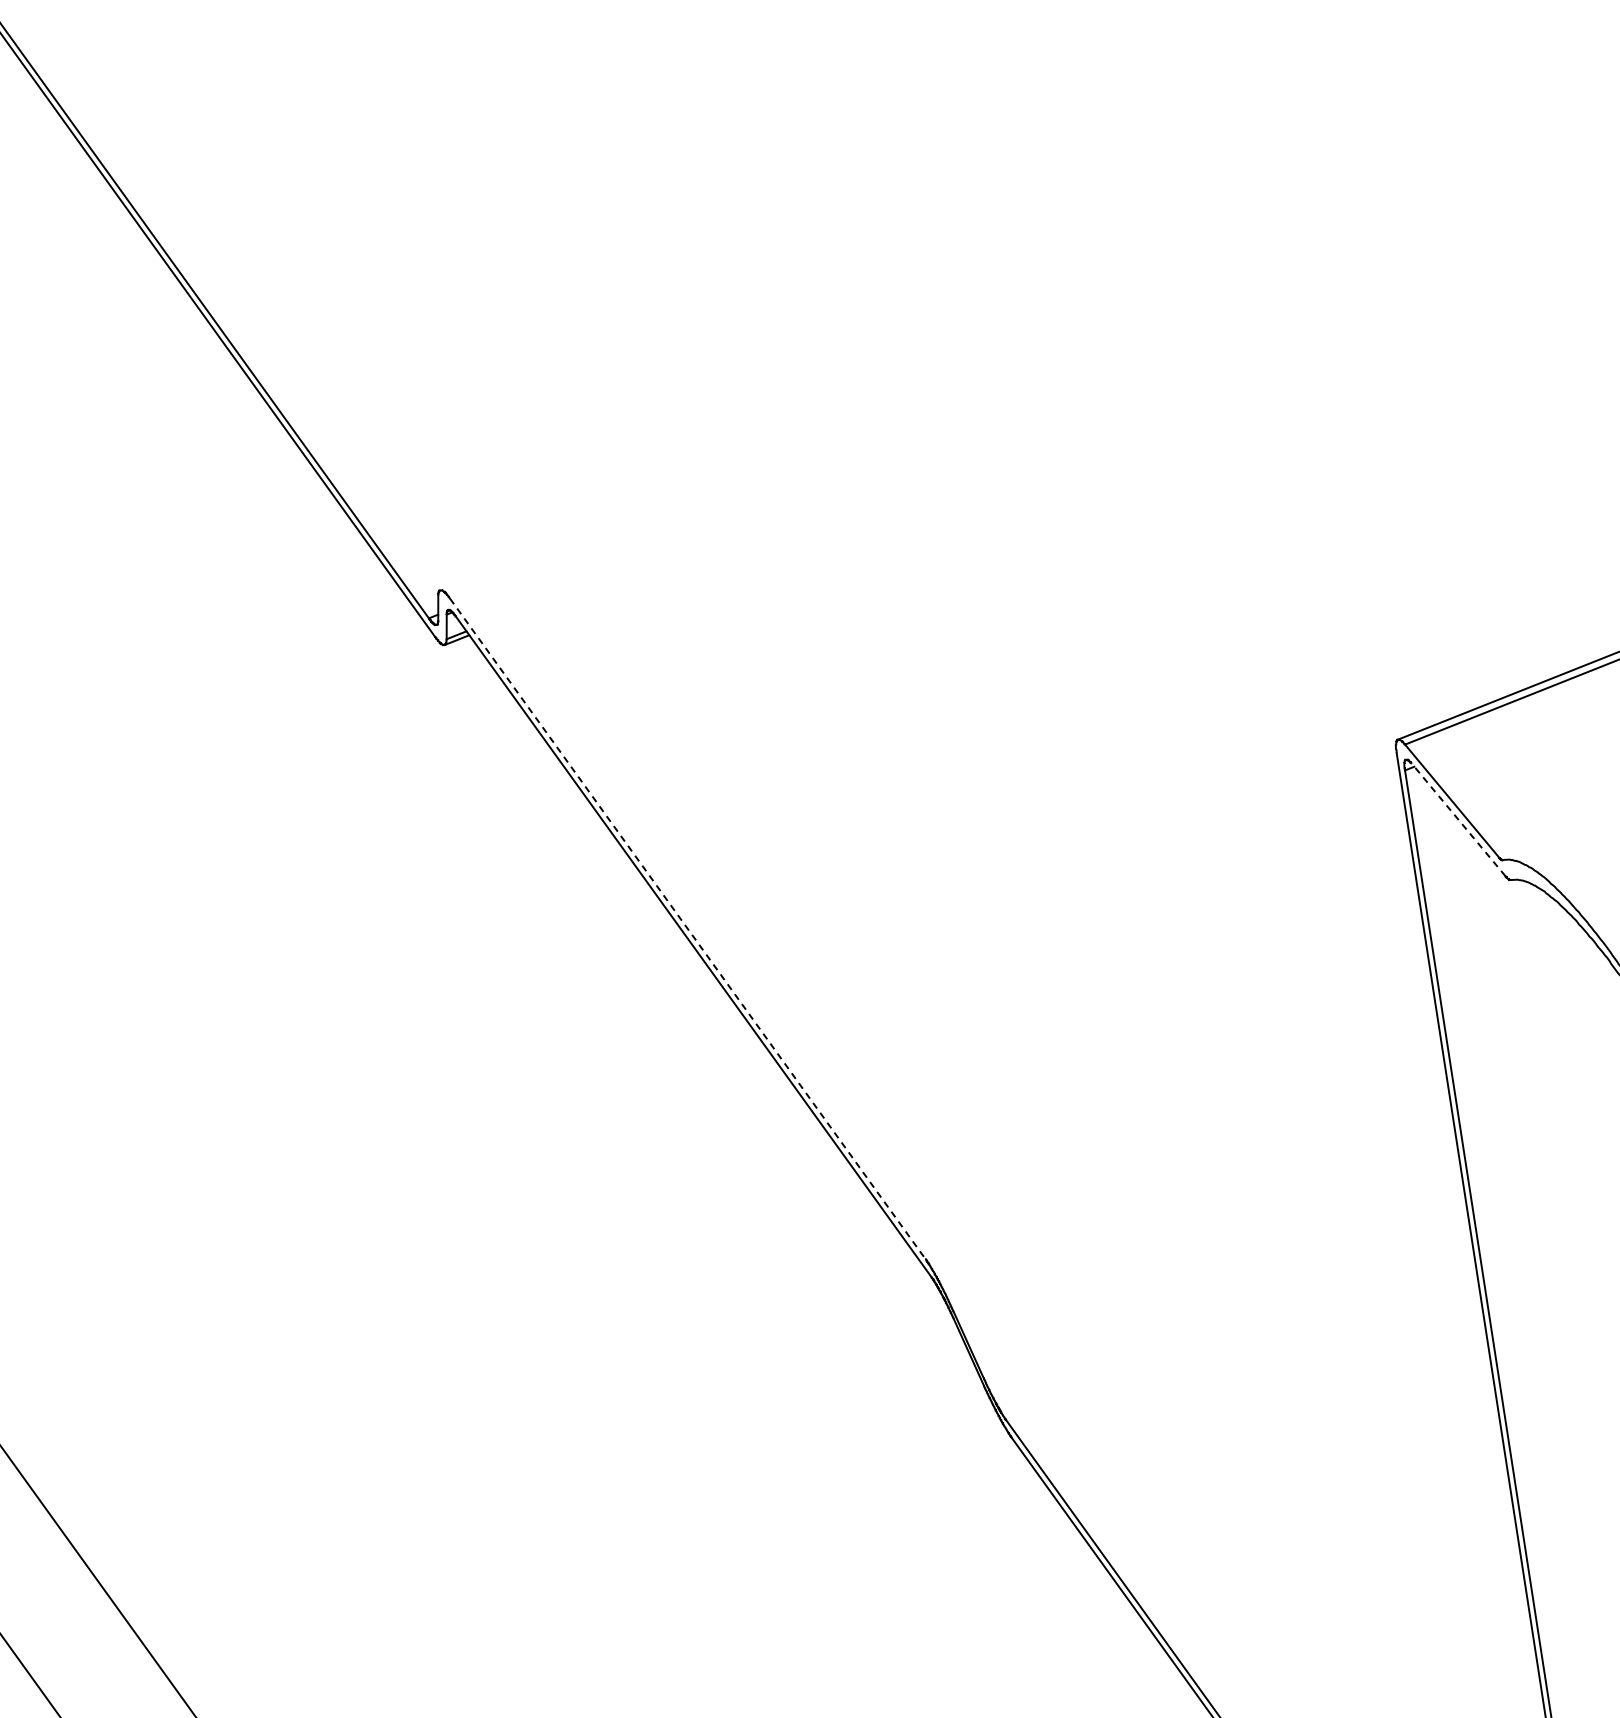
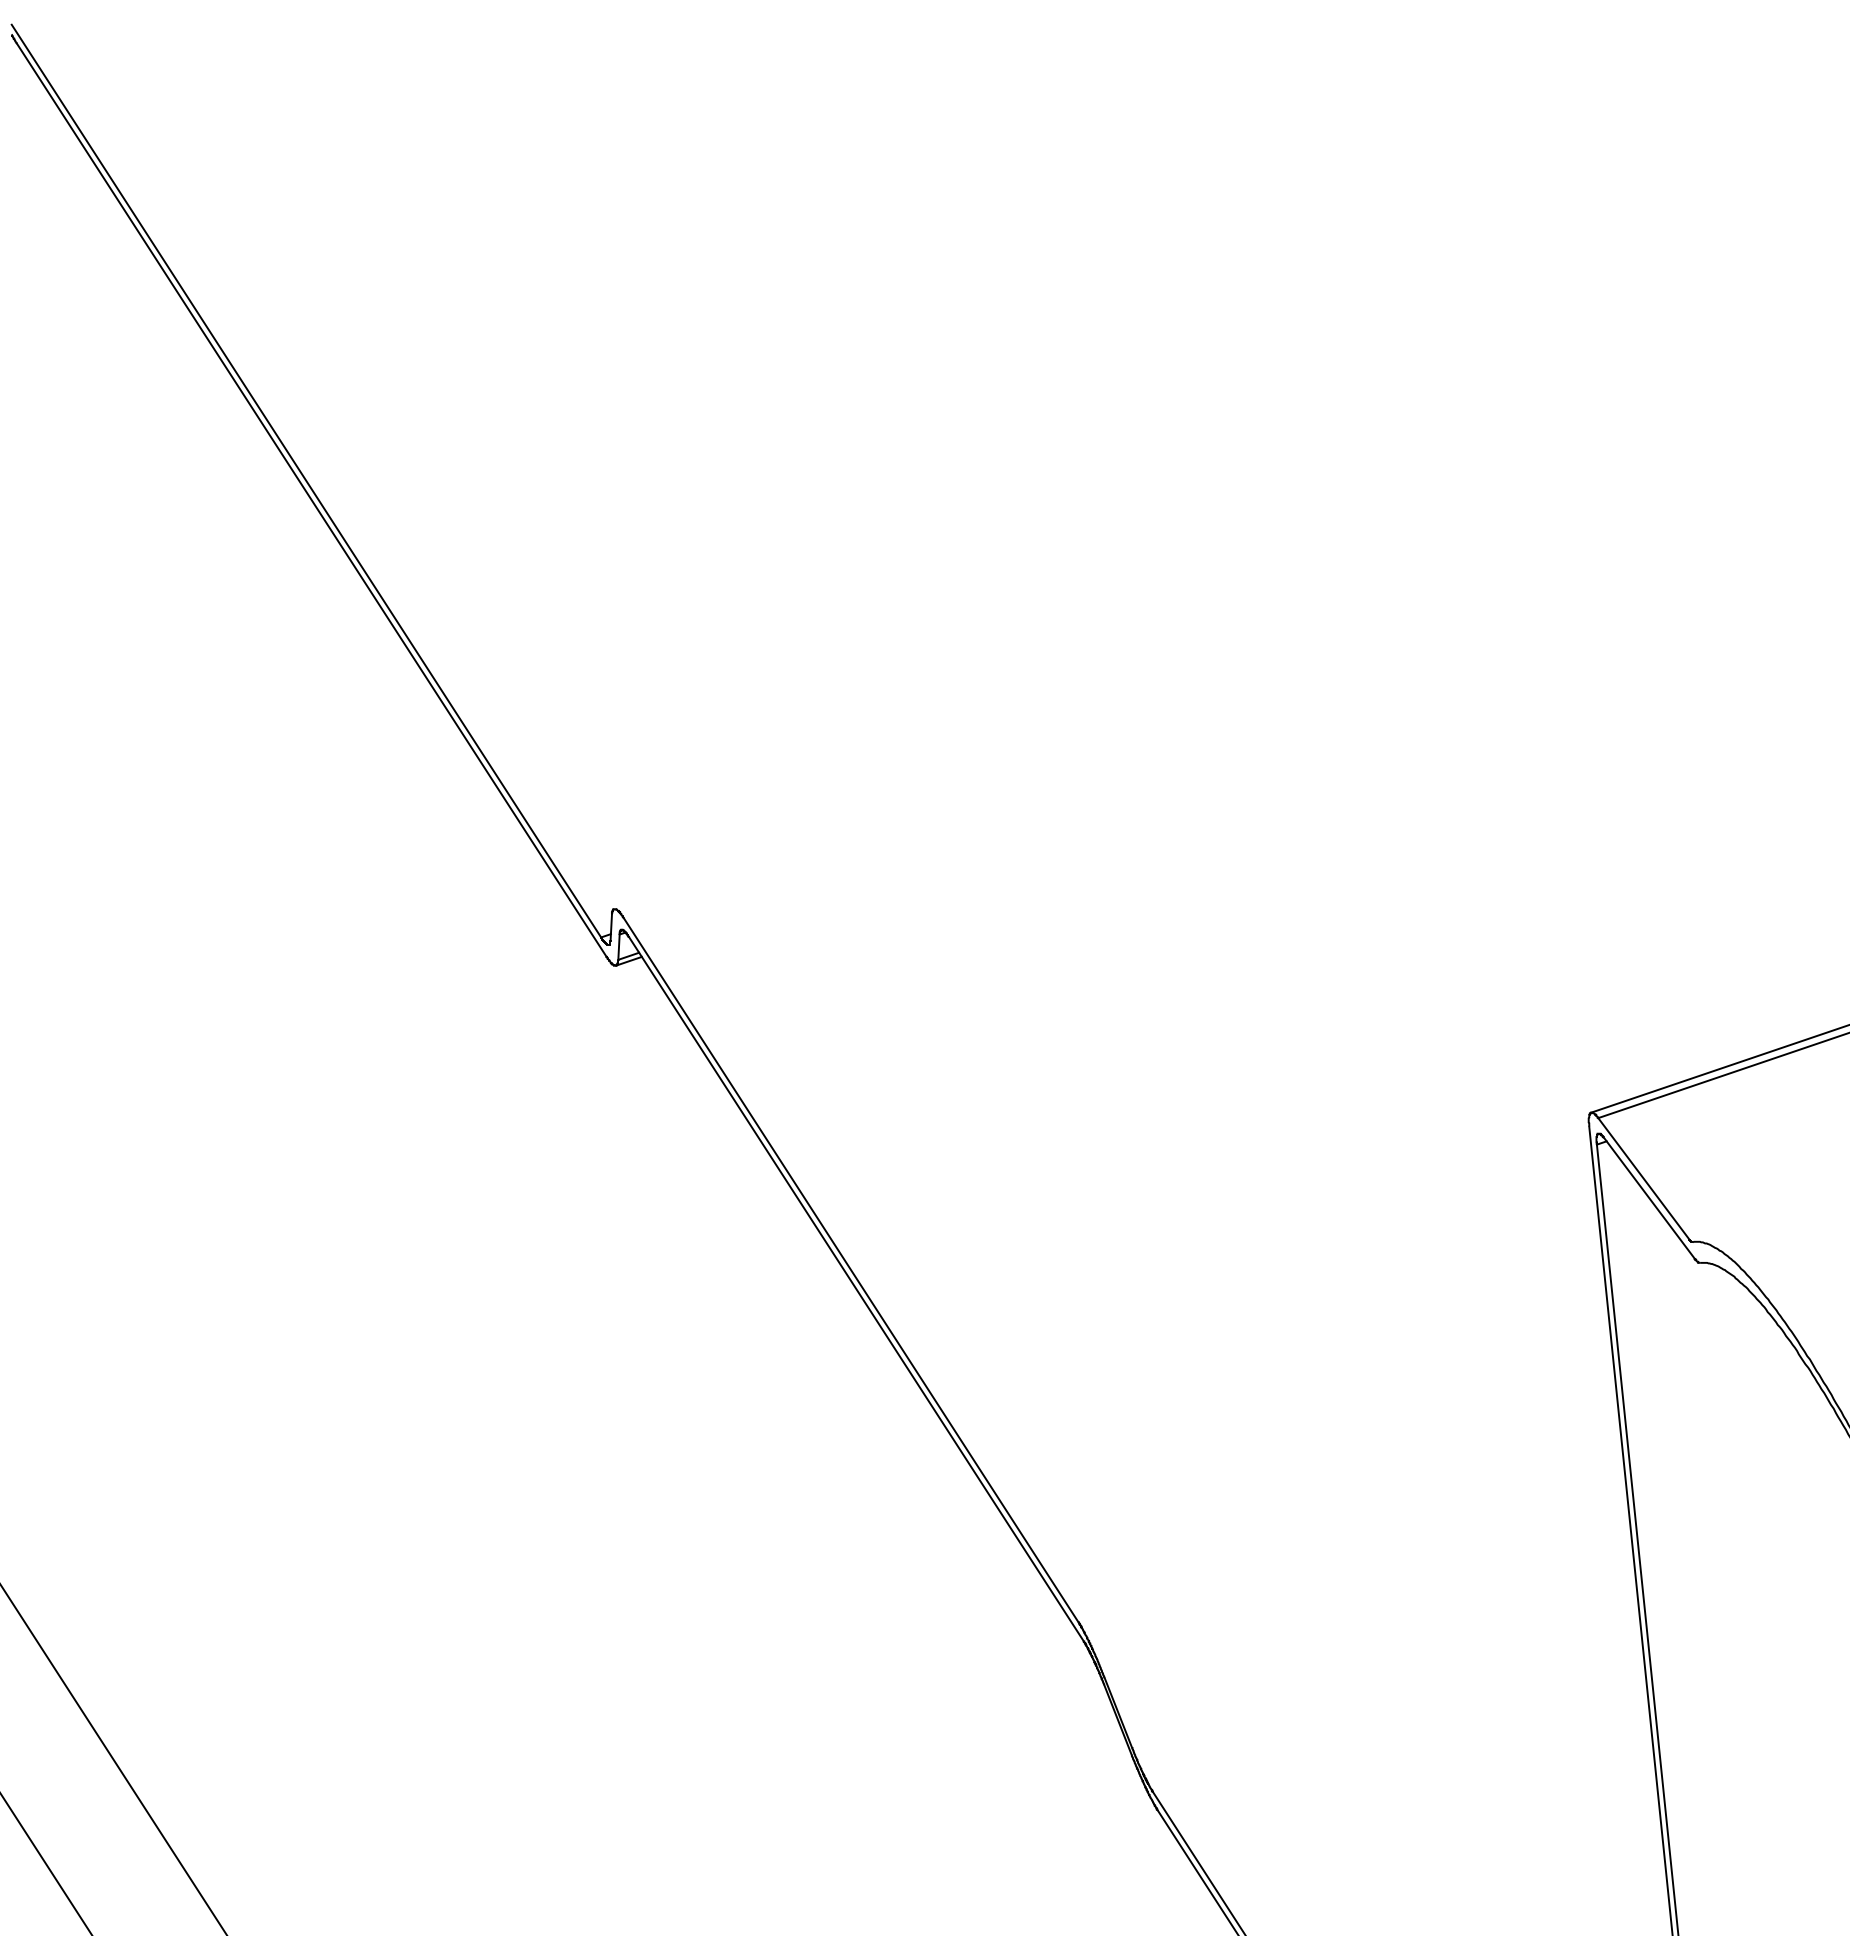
line: (1458, 820) -> (1649, 1198), dashed -> solid
line: (688, 929) -> (851, 1270), dashed -> solid

